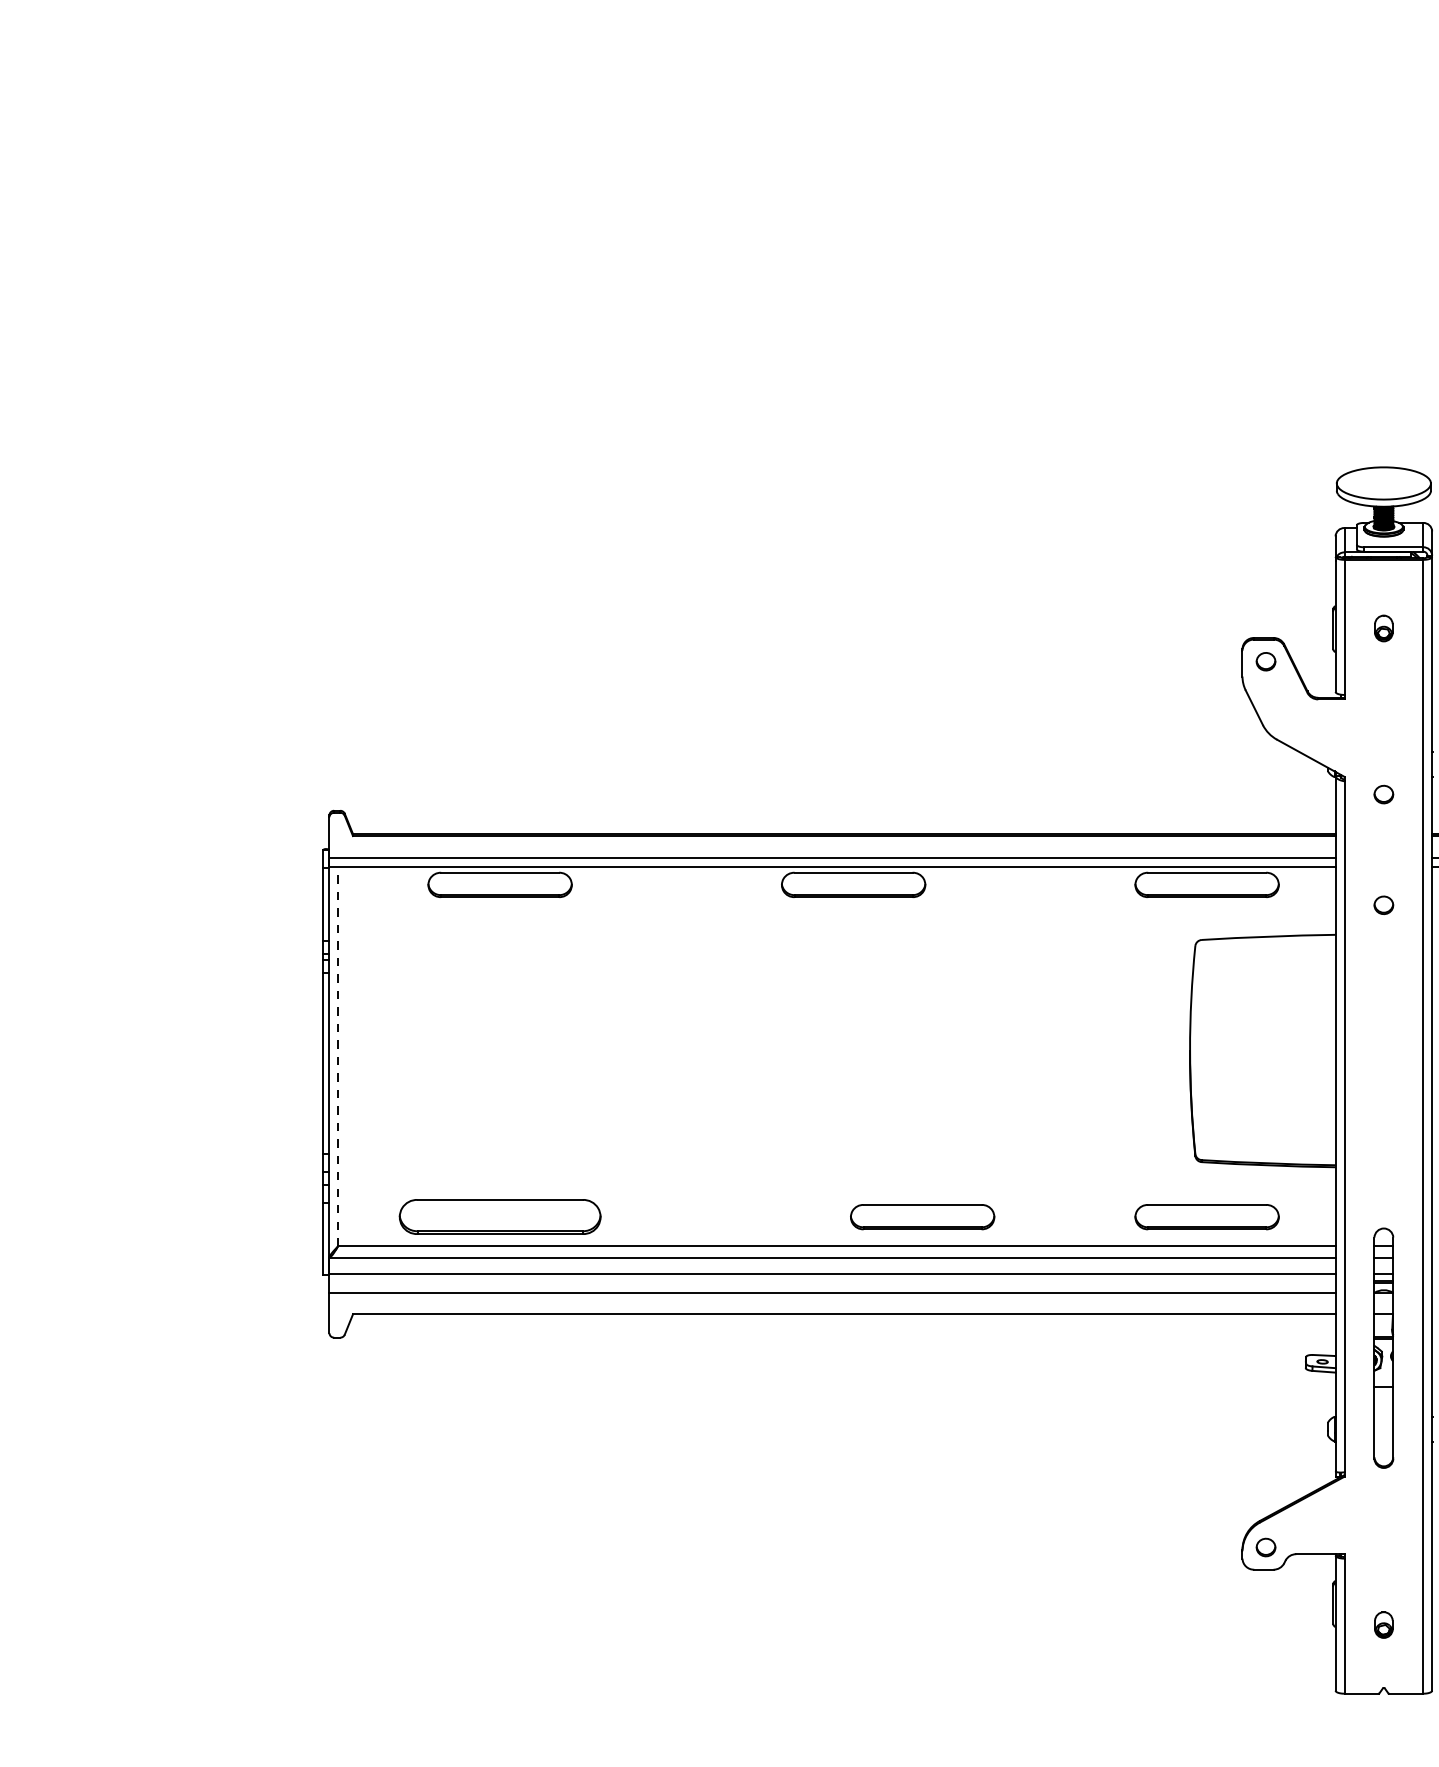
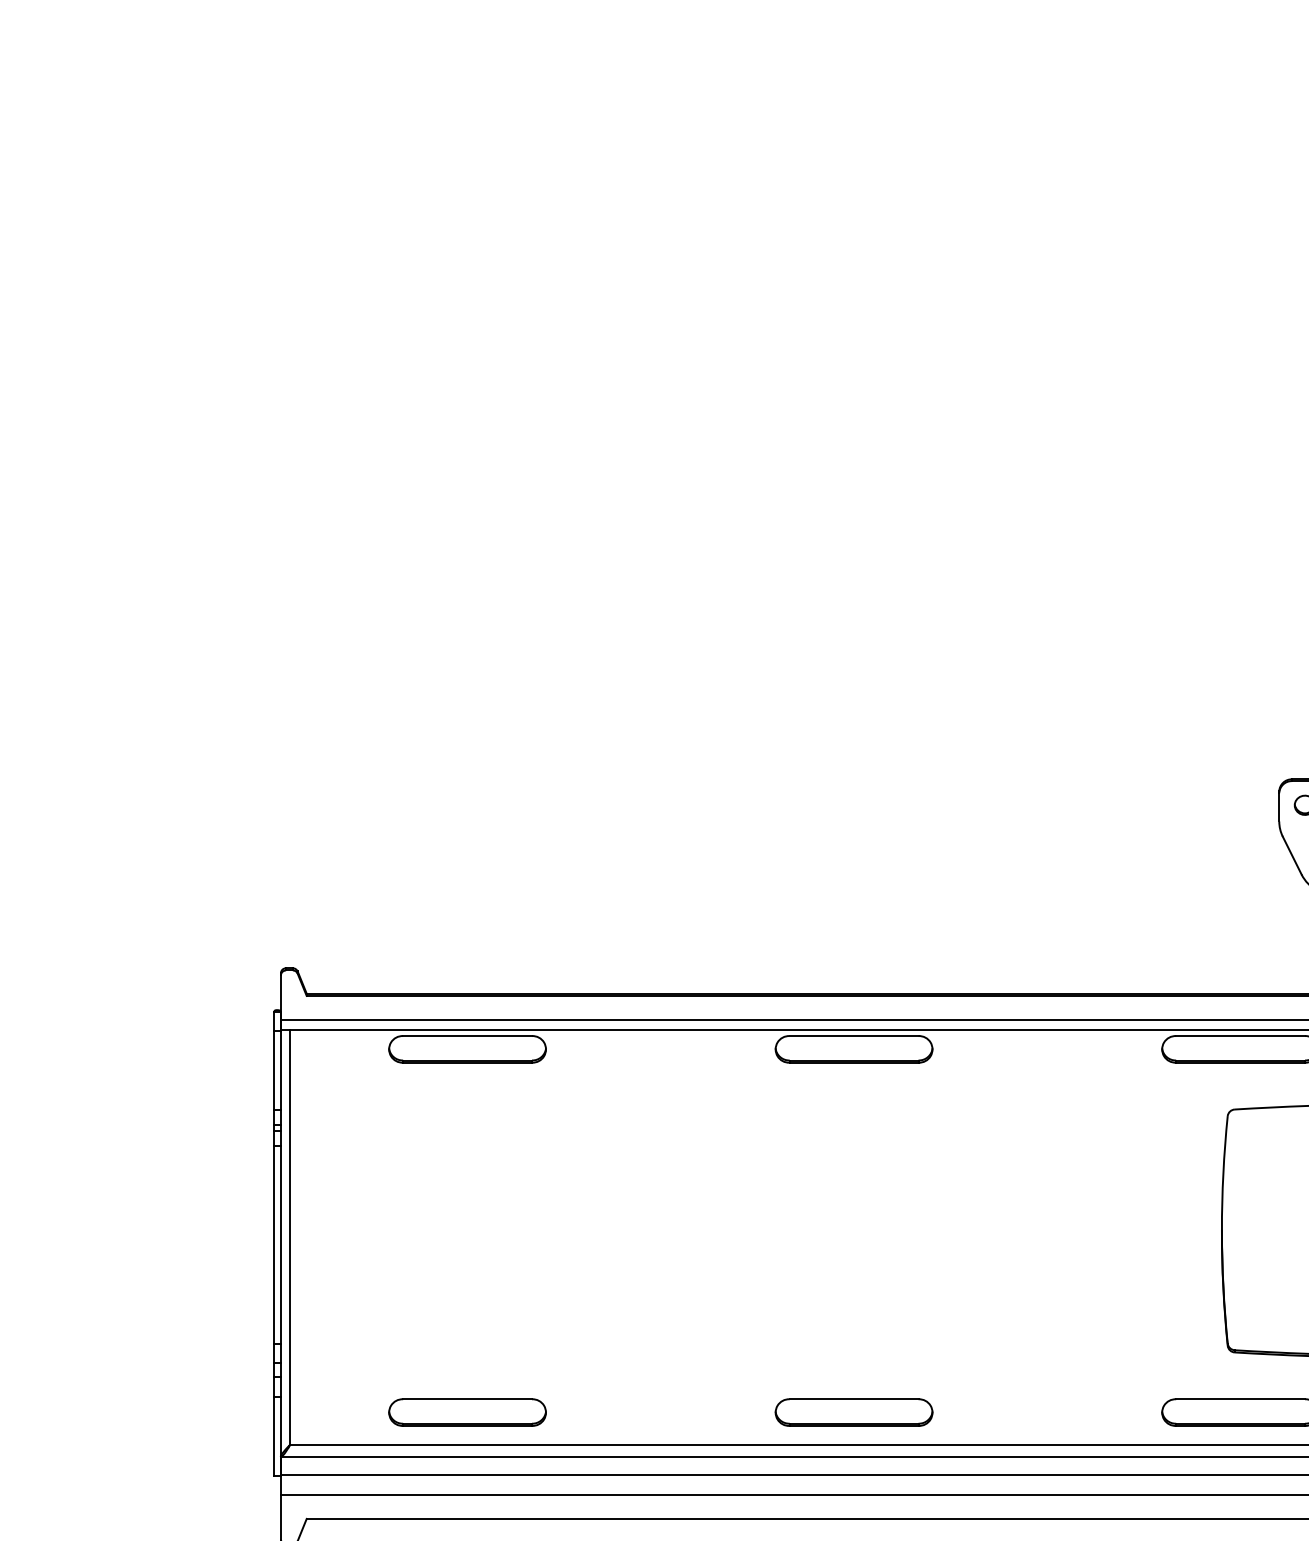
line: (338, 1056) -> (290, 1236), dashed -> solid
part: (499, 1217) -> (466, 1412), size x0.71
part: (922, 1217) -> (853, 1412), moved

